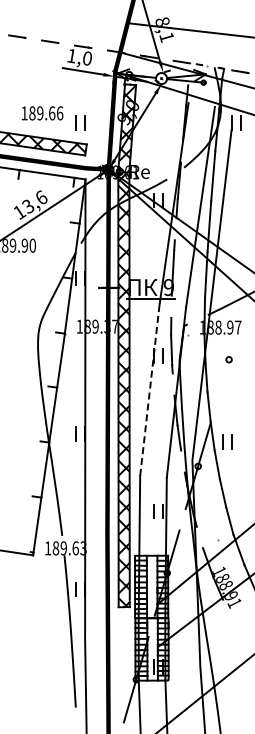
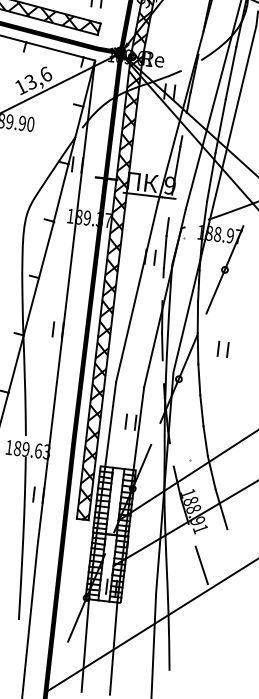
line: (228, 359) -> (224, 269), added
line: (149, 389) -> (136, 291), dashed -> solid
part: (227, 441) -> (223, 349), moved
line: (239, 636) -> (201, 564), added

